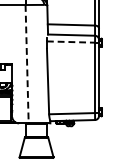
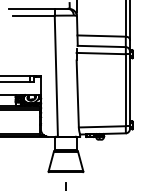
line: (71, 41) -> (101, 53), dashed -> solid
line: (27, 64) -> (56, 76), dashed -> solid

